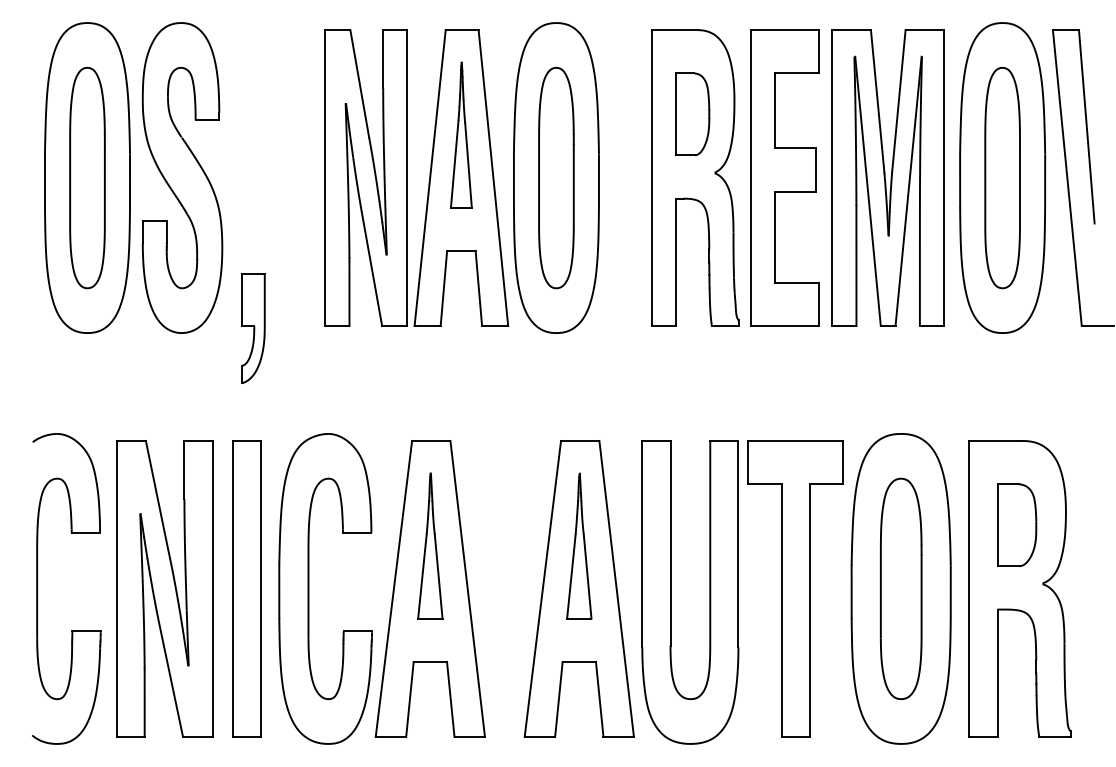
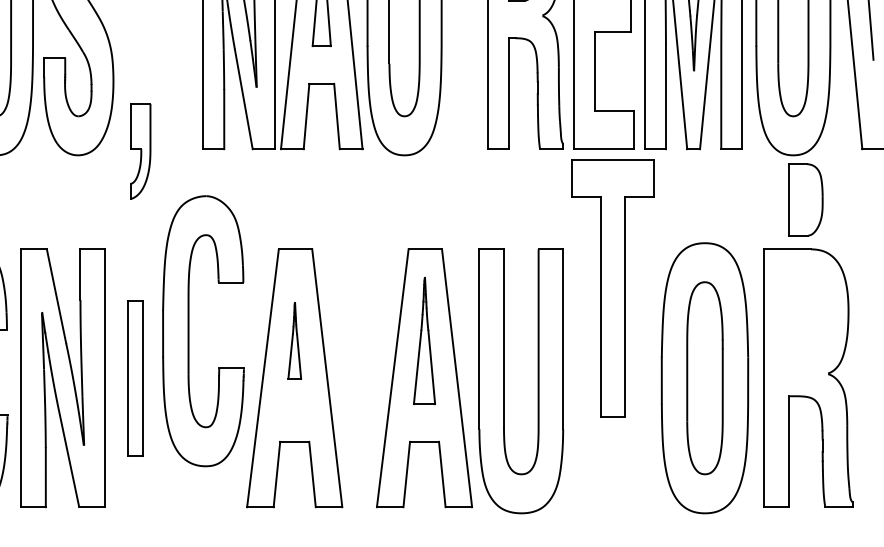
part: (1017, 525) -> (806, 200), moved
part: (430, 545) -> (294, 340), size x0.6
part: (246, 588) -> (134, 377), size x0.6
part: (309, 588) -> (189, 330), moved
part: (795, 588) -> (612, 288), moved

